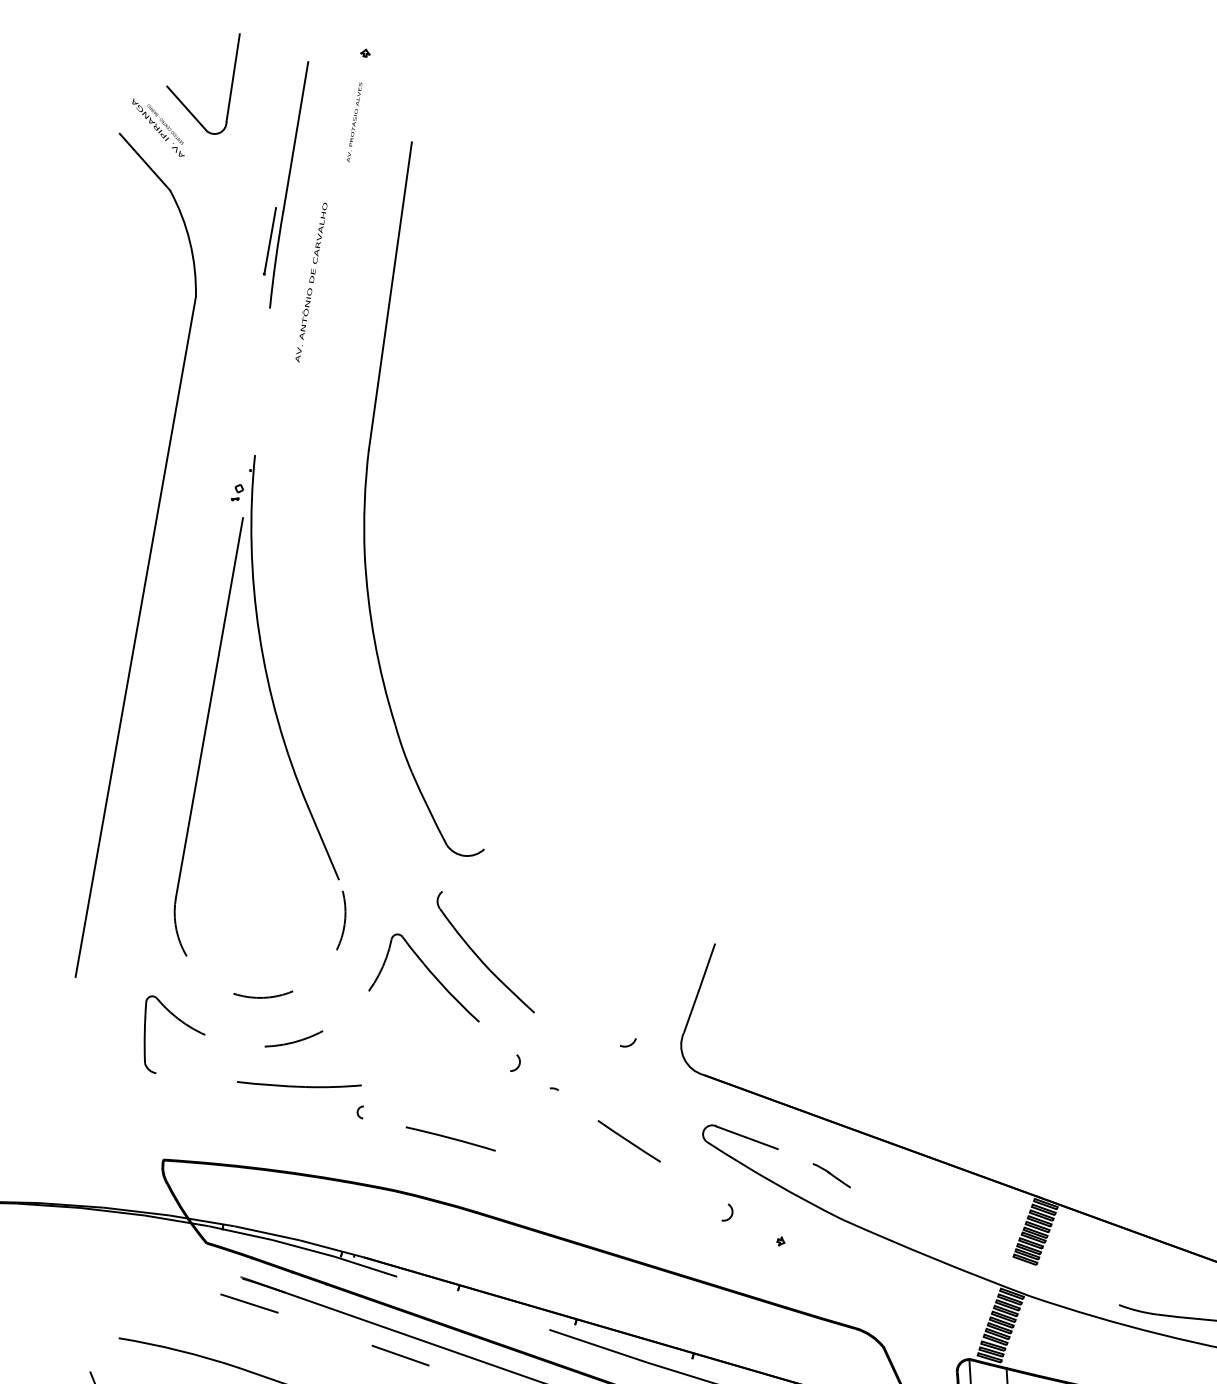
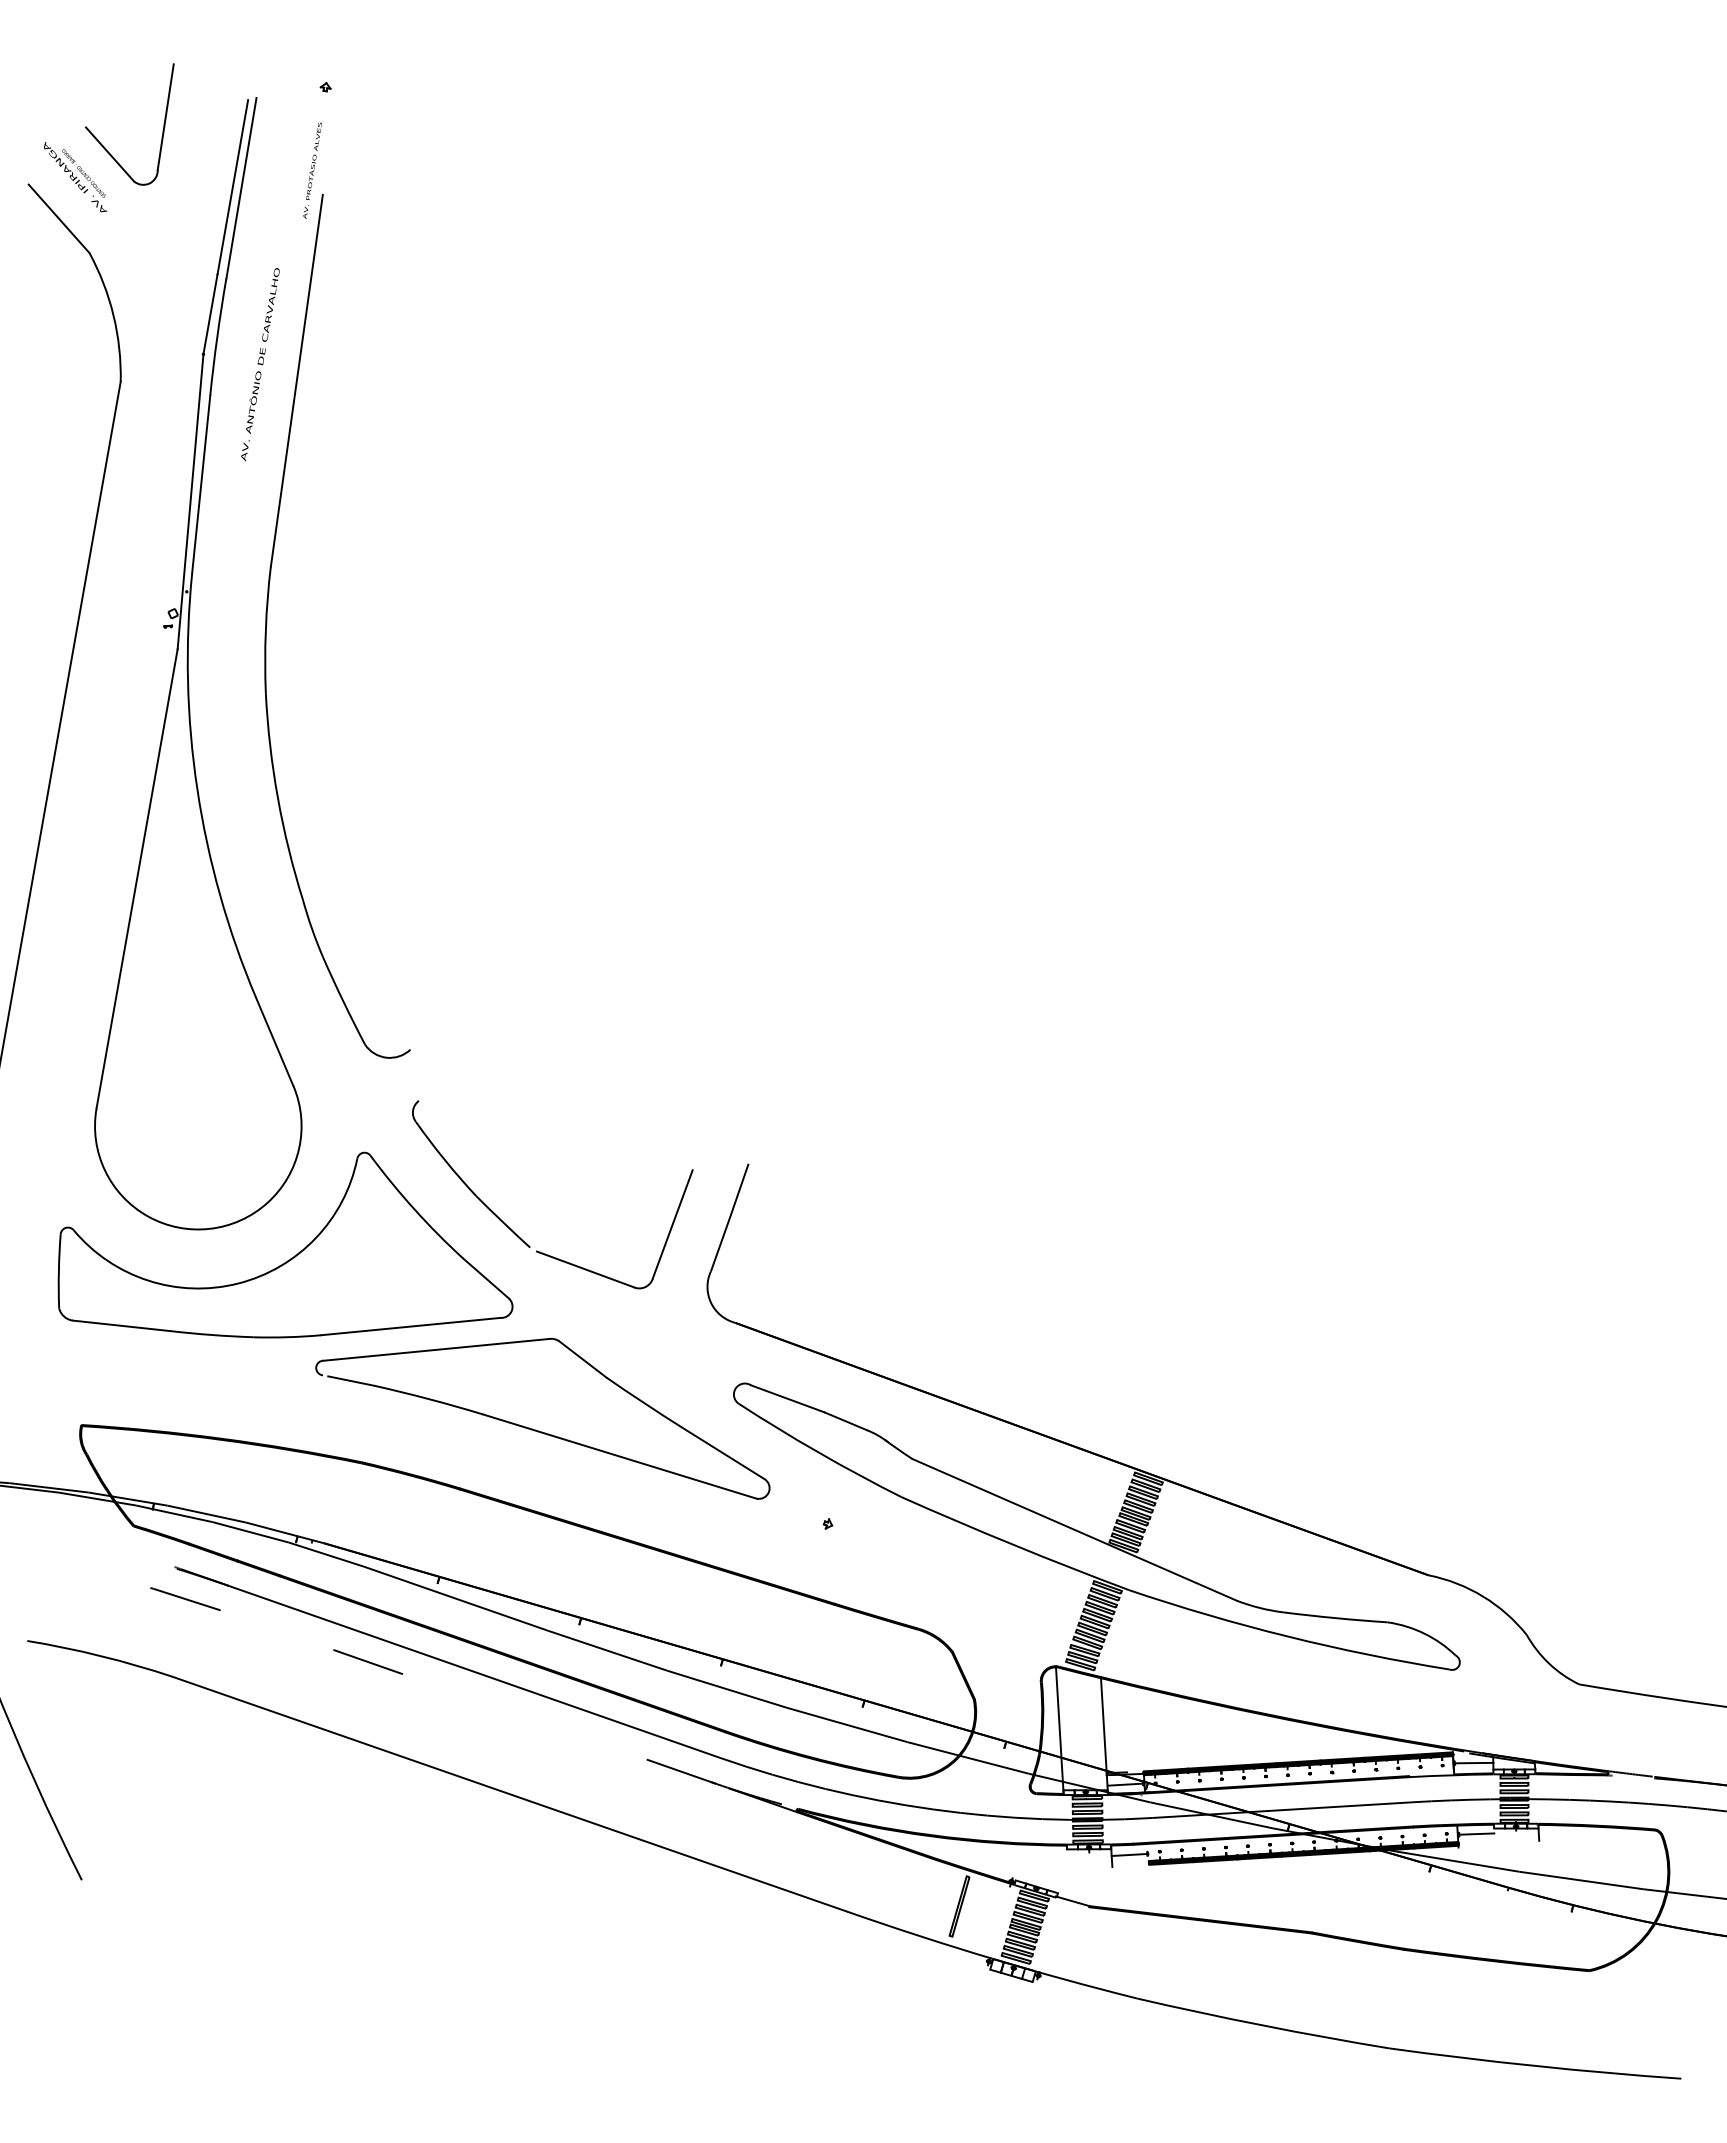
line: (288, 136) -> (232, 187), added
line: (262, 381) -> (201, 484), added
line: (253, 395) -> (190, 501), added
part: (366, 497) -> (267, 624), moved
line: (652, 993) -> (672, 1224), added
arc: (269, 997) -> (209, 1228), dashed -> solid
line: (580, 1031) -> (585, 1269), added
line: (497, 1038) -> (485, 1278), added
arc: (293, 1042) -> (238, 1283), dashed -> solid
line: (196, 1077) -> (121, 1325), added
line: (435, 1078) -> (410, 1326), added
line: (456, 1097) -> (435, 1349), added
line: (577, 1105) -> (582, 1359), added
line: (386, 1122) -> (351, 1380), added
line: (795, 1156) -> (845, 1421), added
line: (694, 1182) -> (723, 1452), added
line: (608, 1185) -> (619, 1456), added
line: (984, 1246) -> (1074, 1529), added
line: (473, 1303) -> (456, 1598), added

